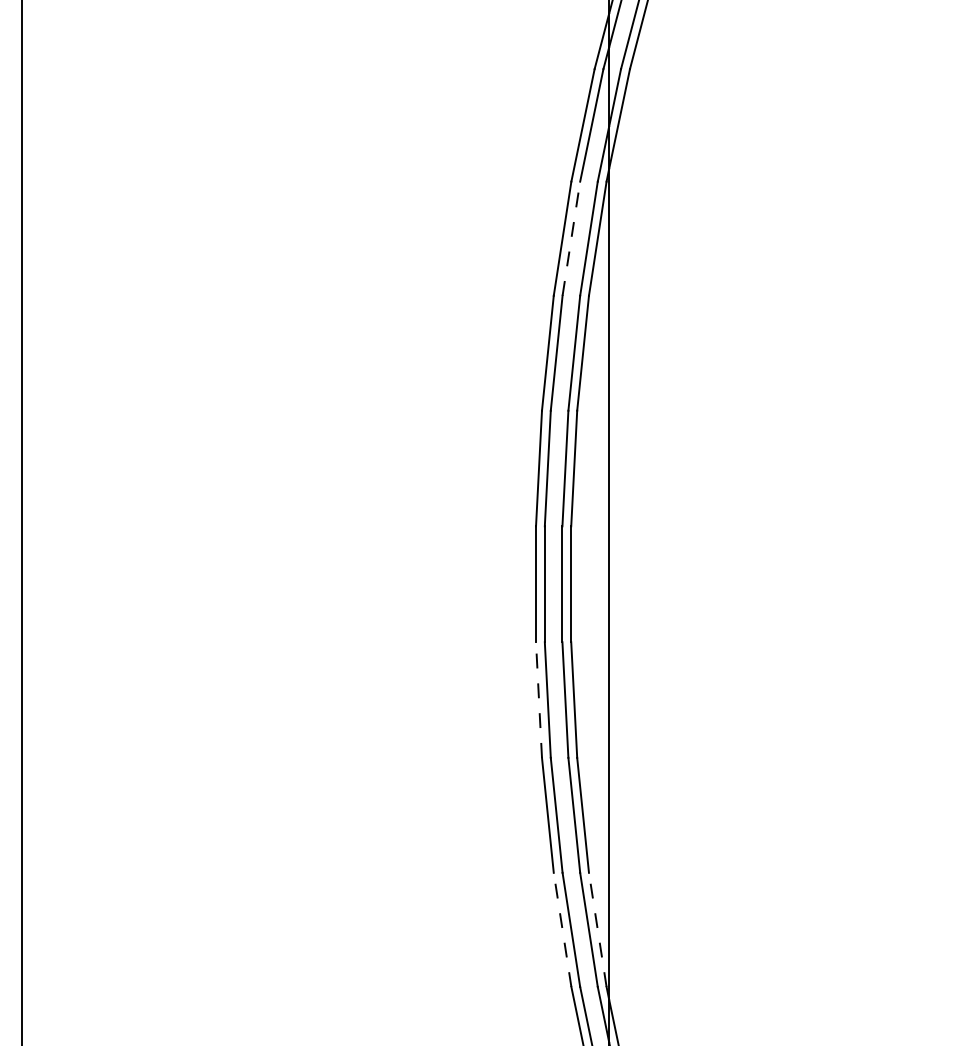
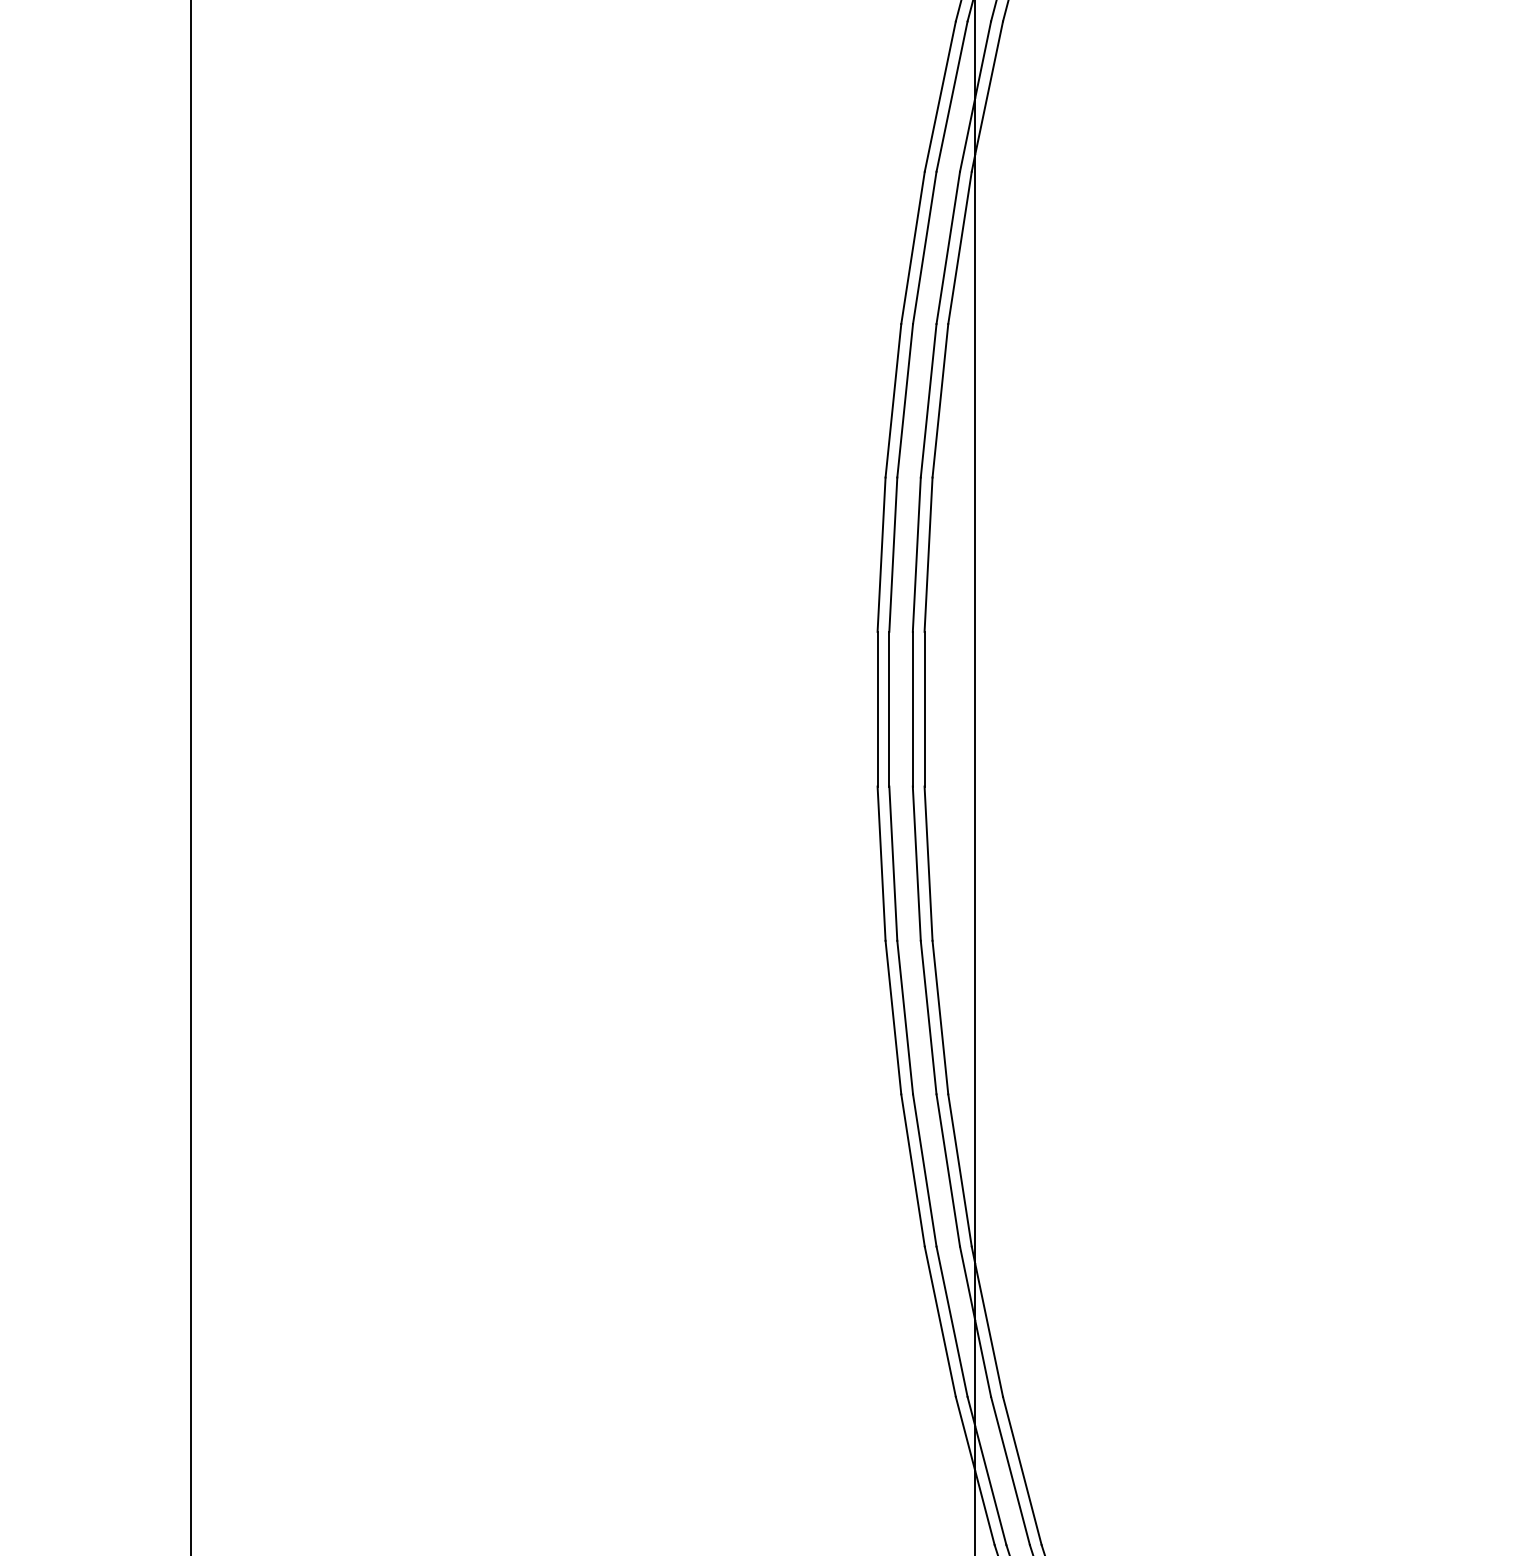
line: (571, 238) -> (924, 247), dashed -> solid
line: (538, 699) -> (881, 863), dashed -> solid
line: (562, 929) -> (912, 1169), dashed -> solid
line: (597, 929) -> (959, 1169), dashed -> solid

